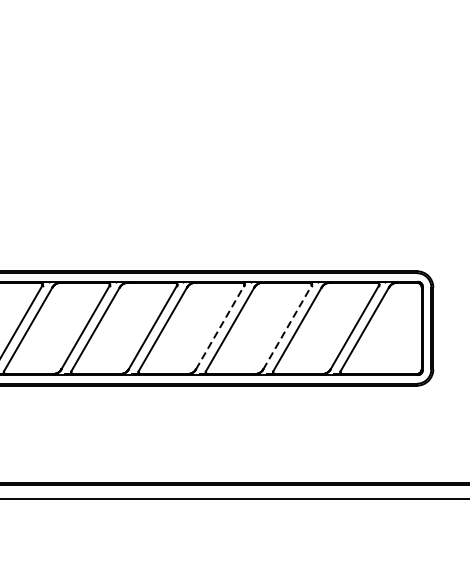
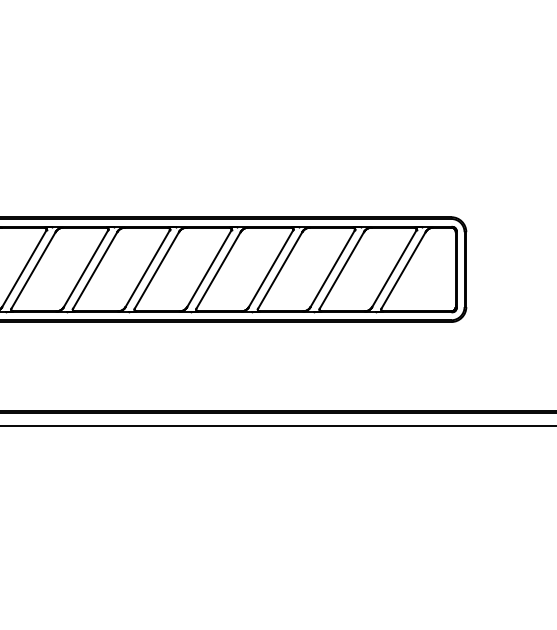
line: (220, 327) -> (271, 268), dashed -> solid
line: (287, 327) -> (332, 268), dashed -> solid

